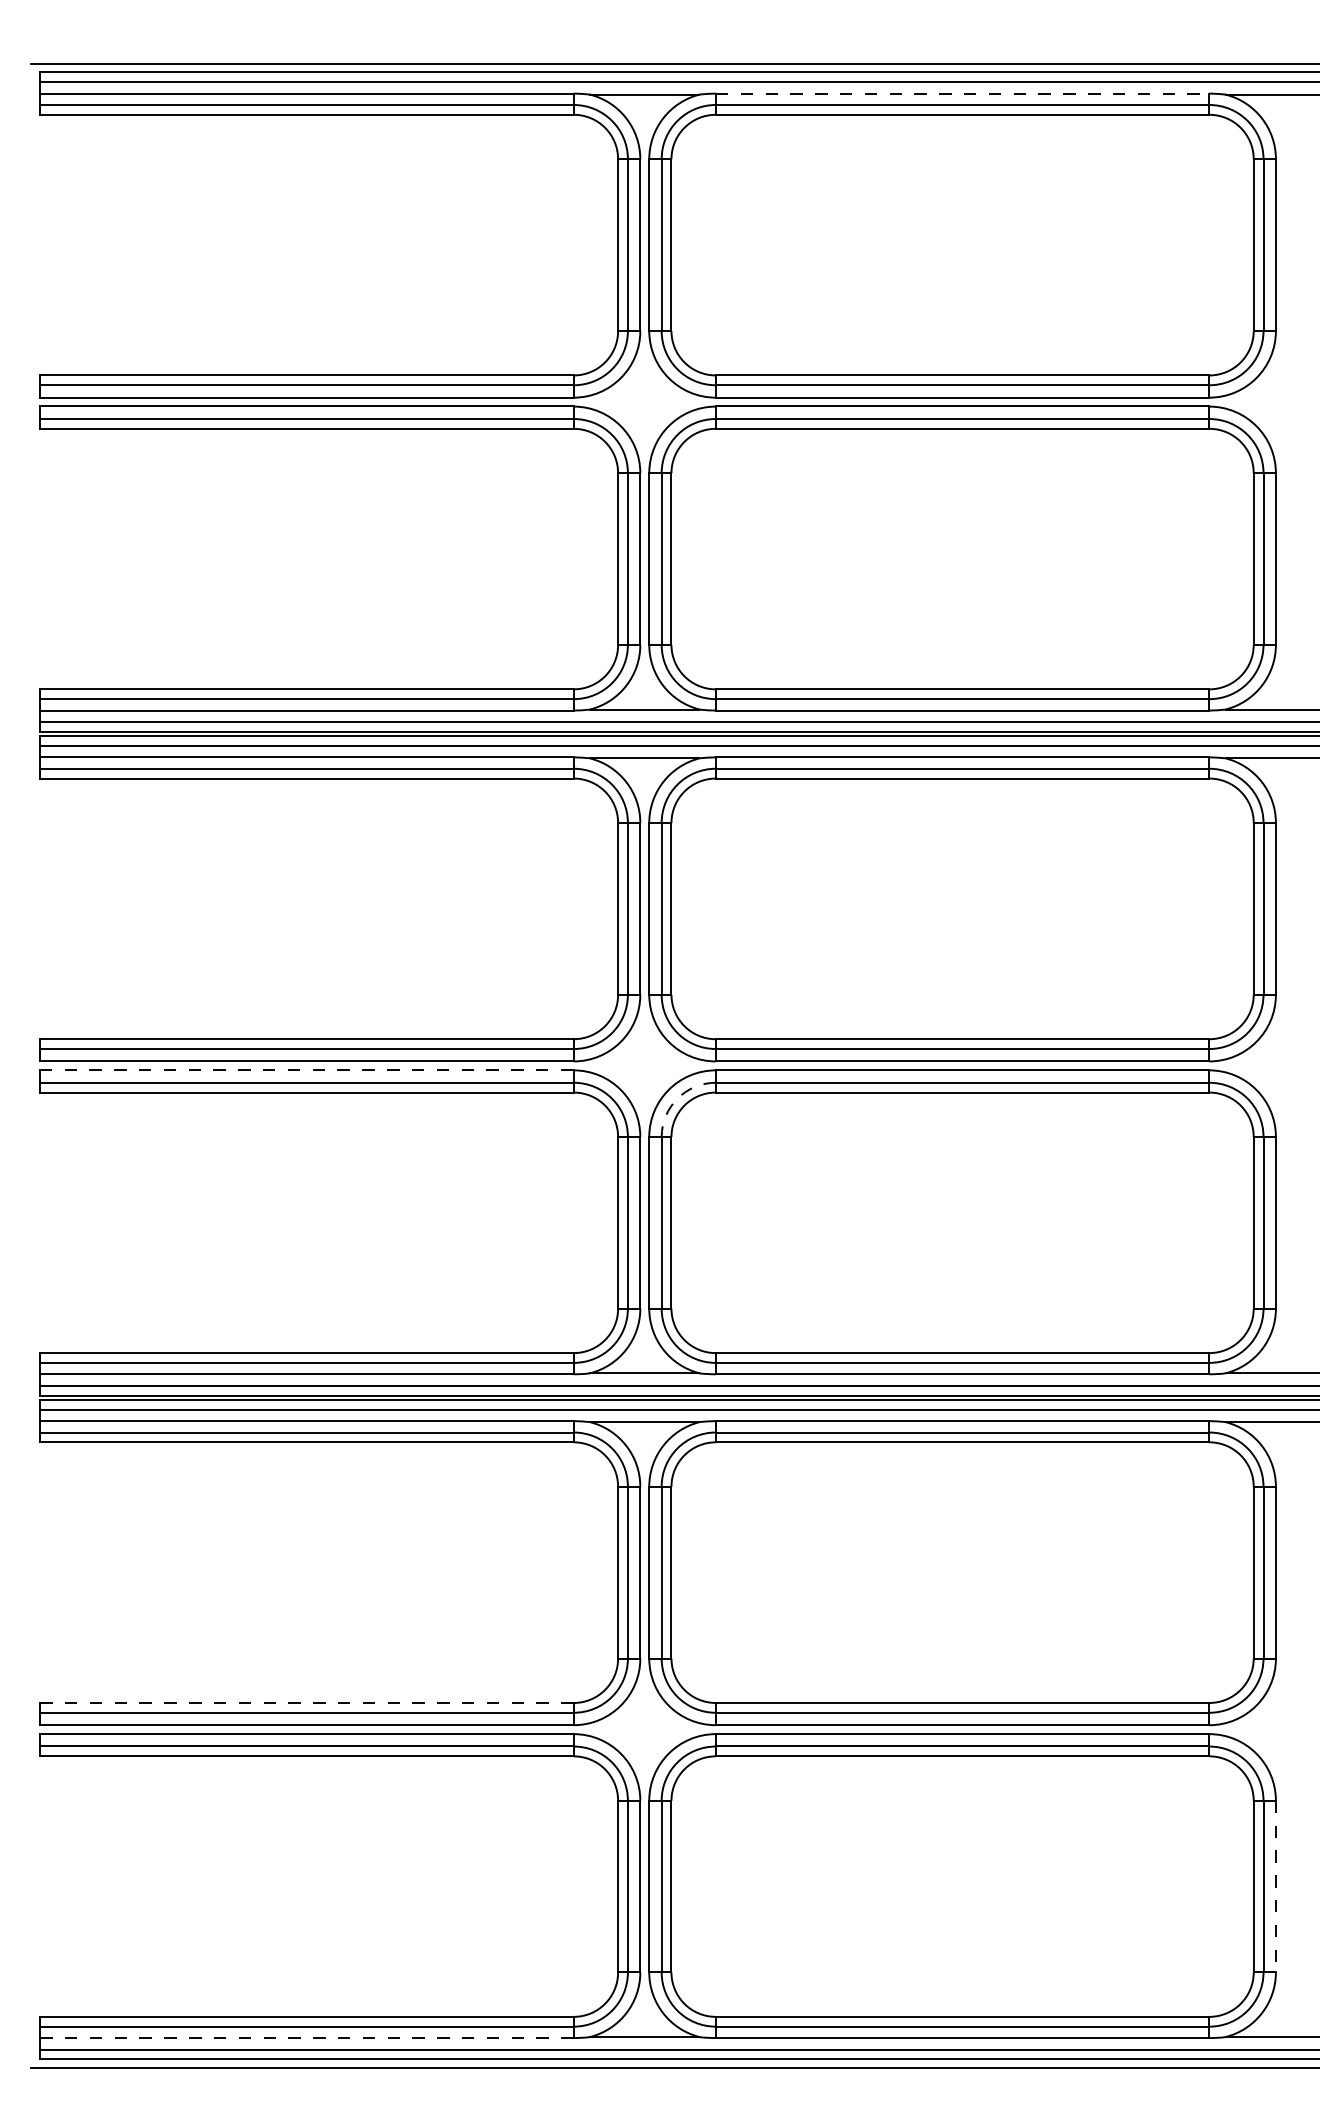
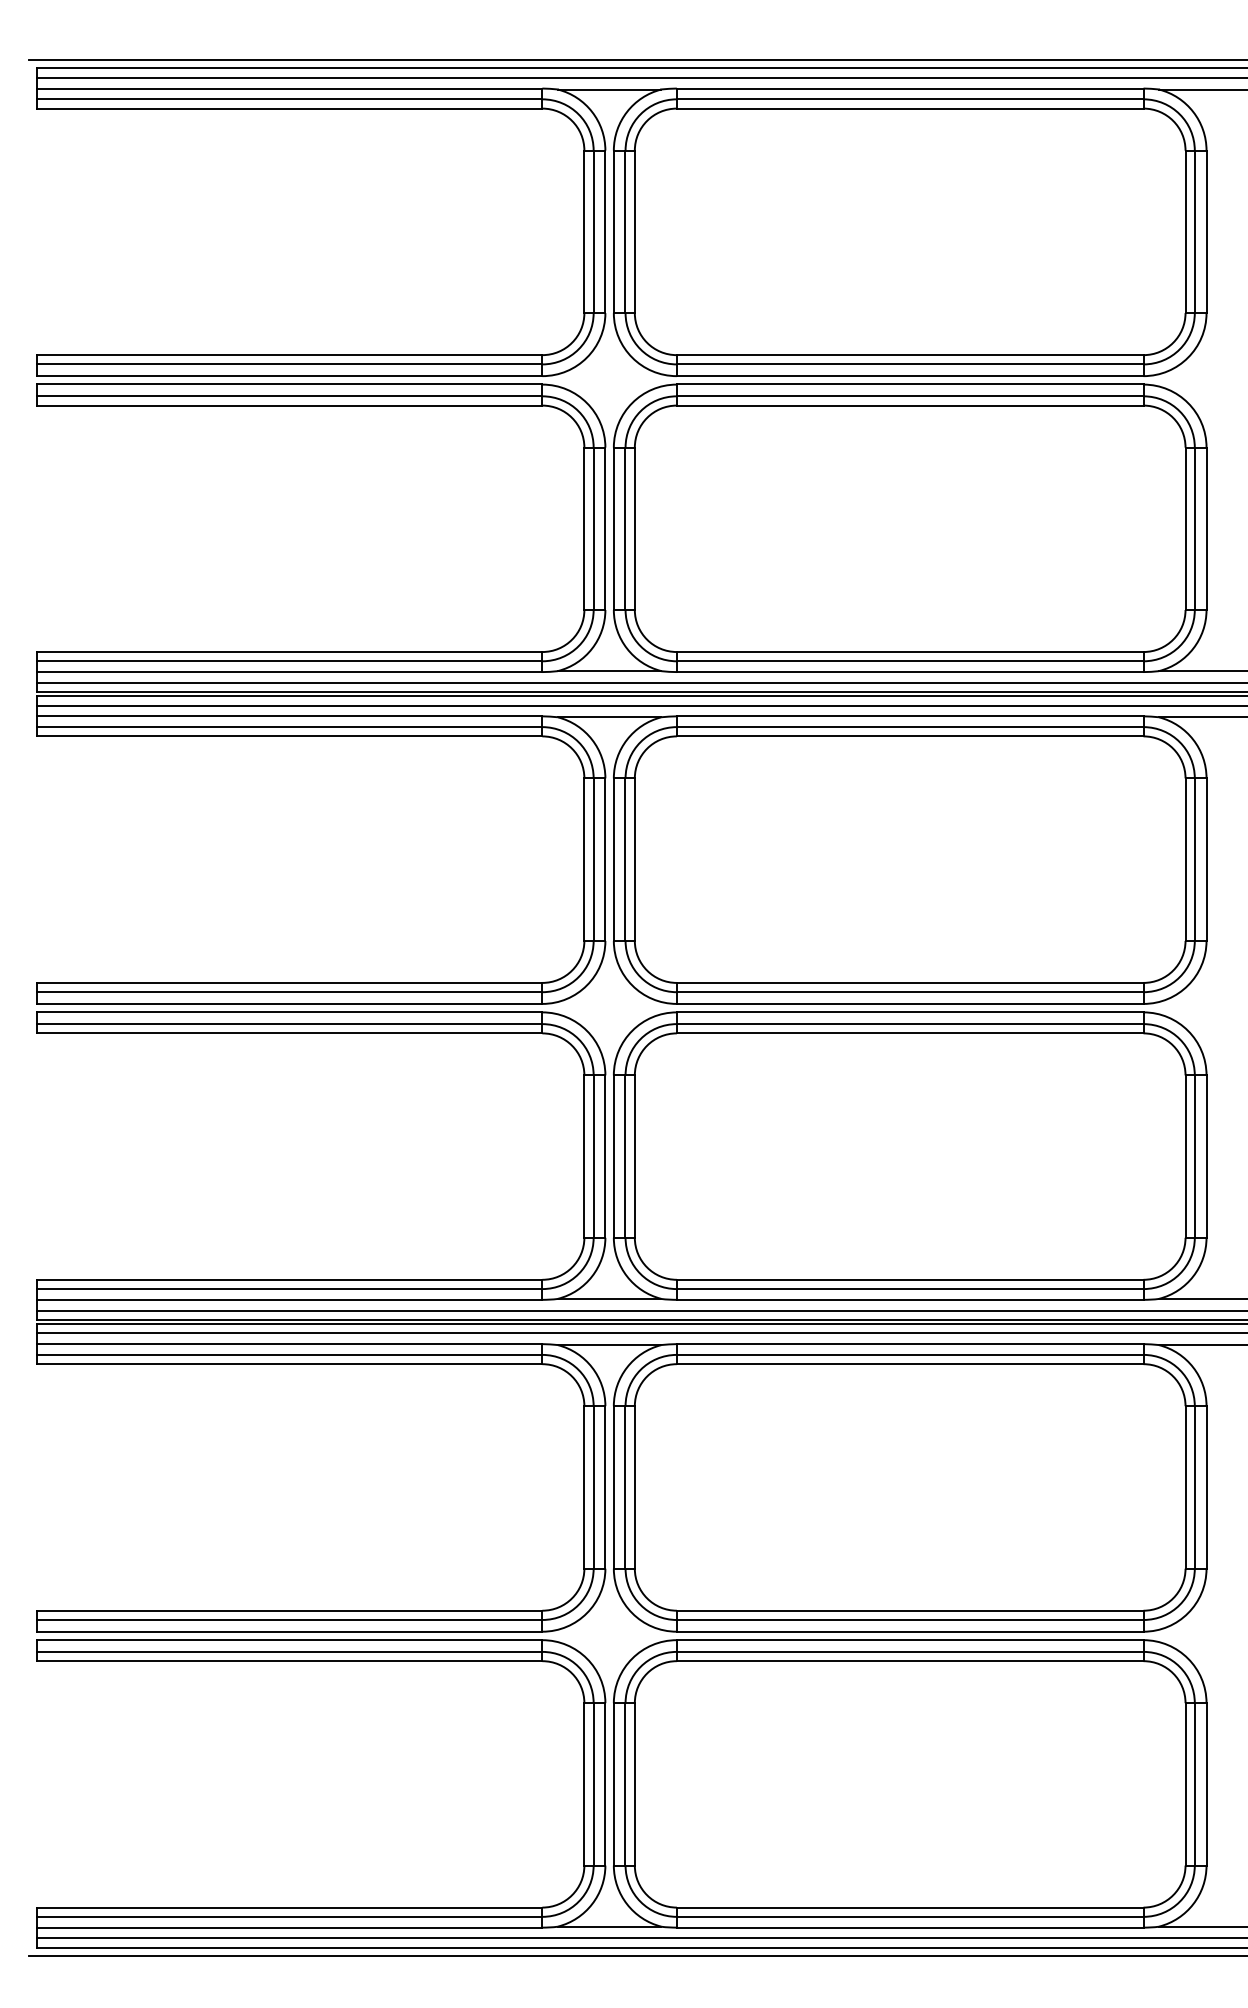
line: (962, 93) -> (910, 88), dashed -> solid
line: (306, 1070) -> (289, 1012), dashed -> solid
arc: (677, 1098) -> (640, 1038), dashed -> solid
line: (306, 1702) -> (289, 1610), dashed -> solid
line: (1275, 1886) -> (1206, 1784), dashed -> solid
line: (306, 2038) -> (289, 1928), dashed -> solid

